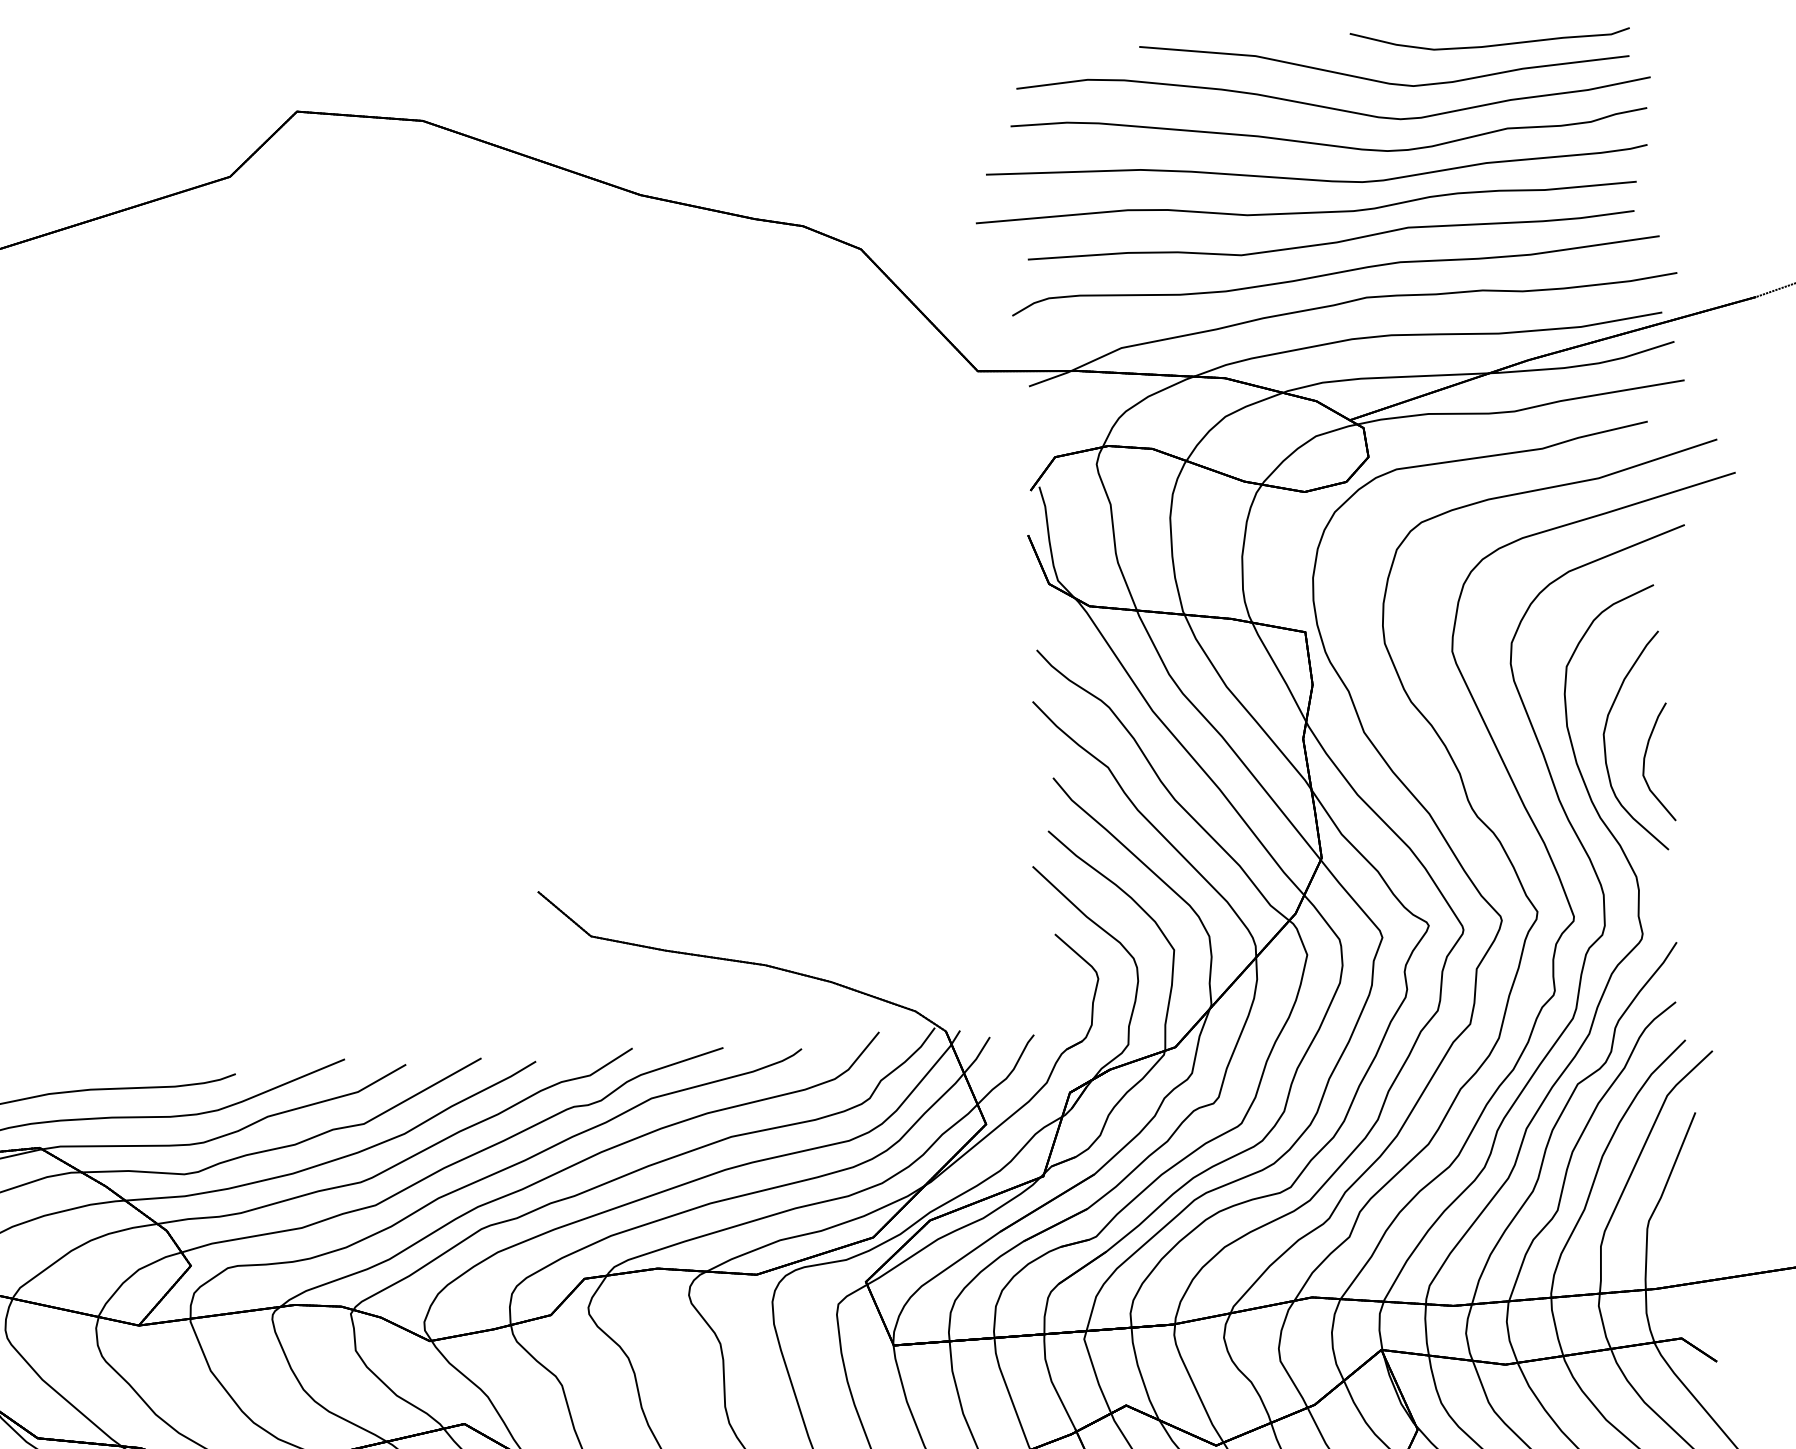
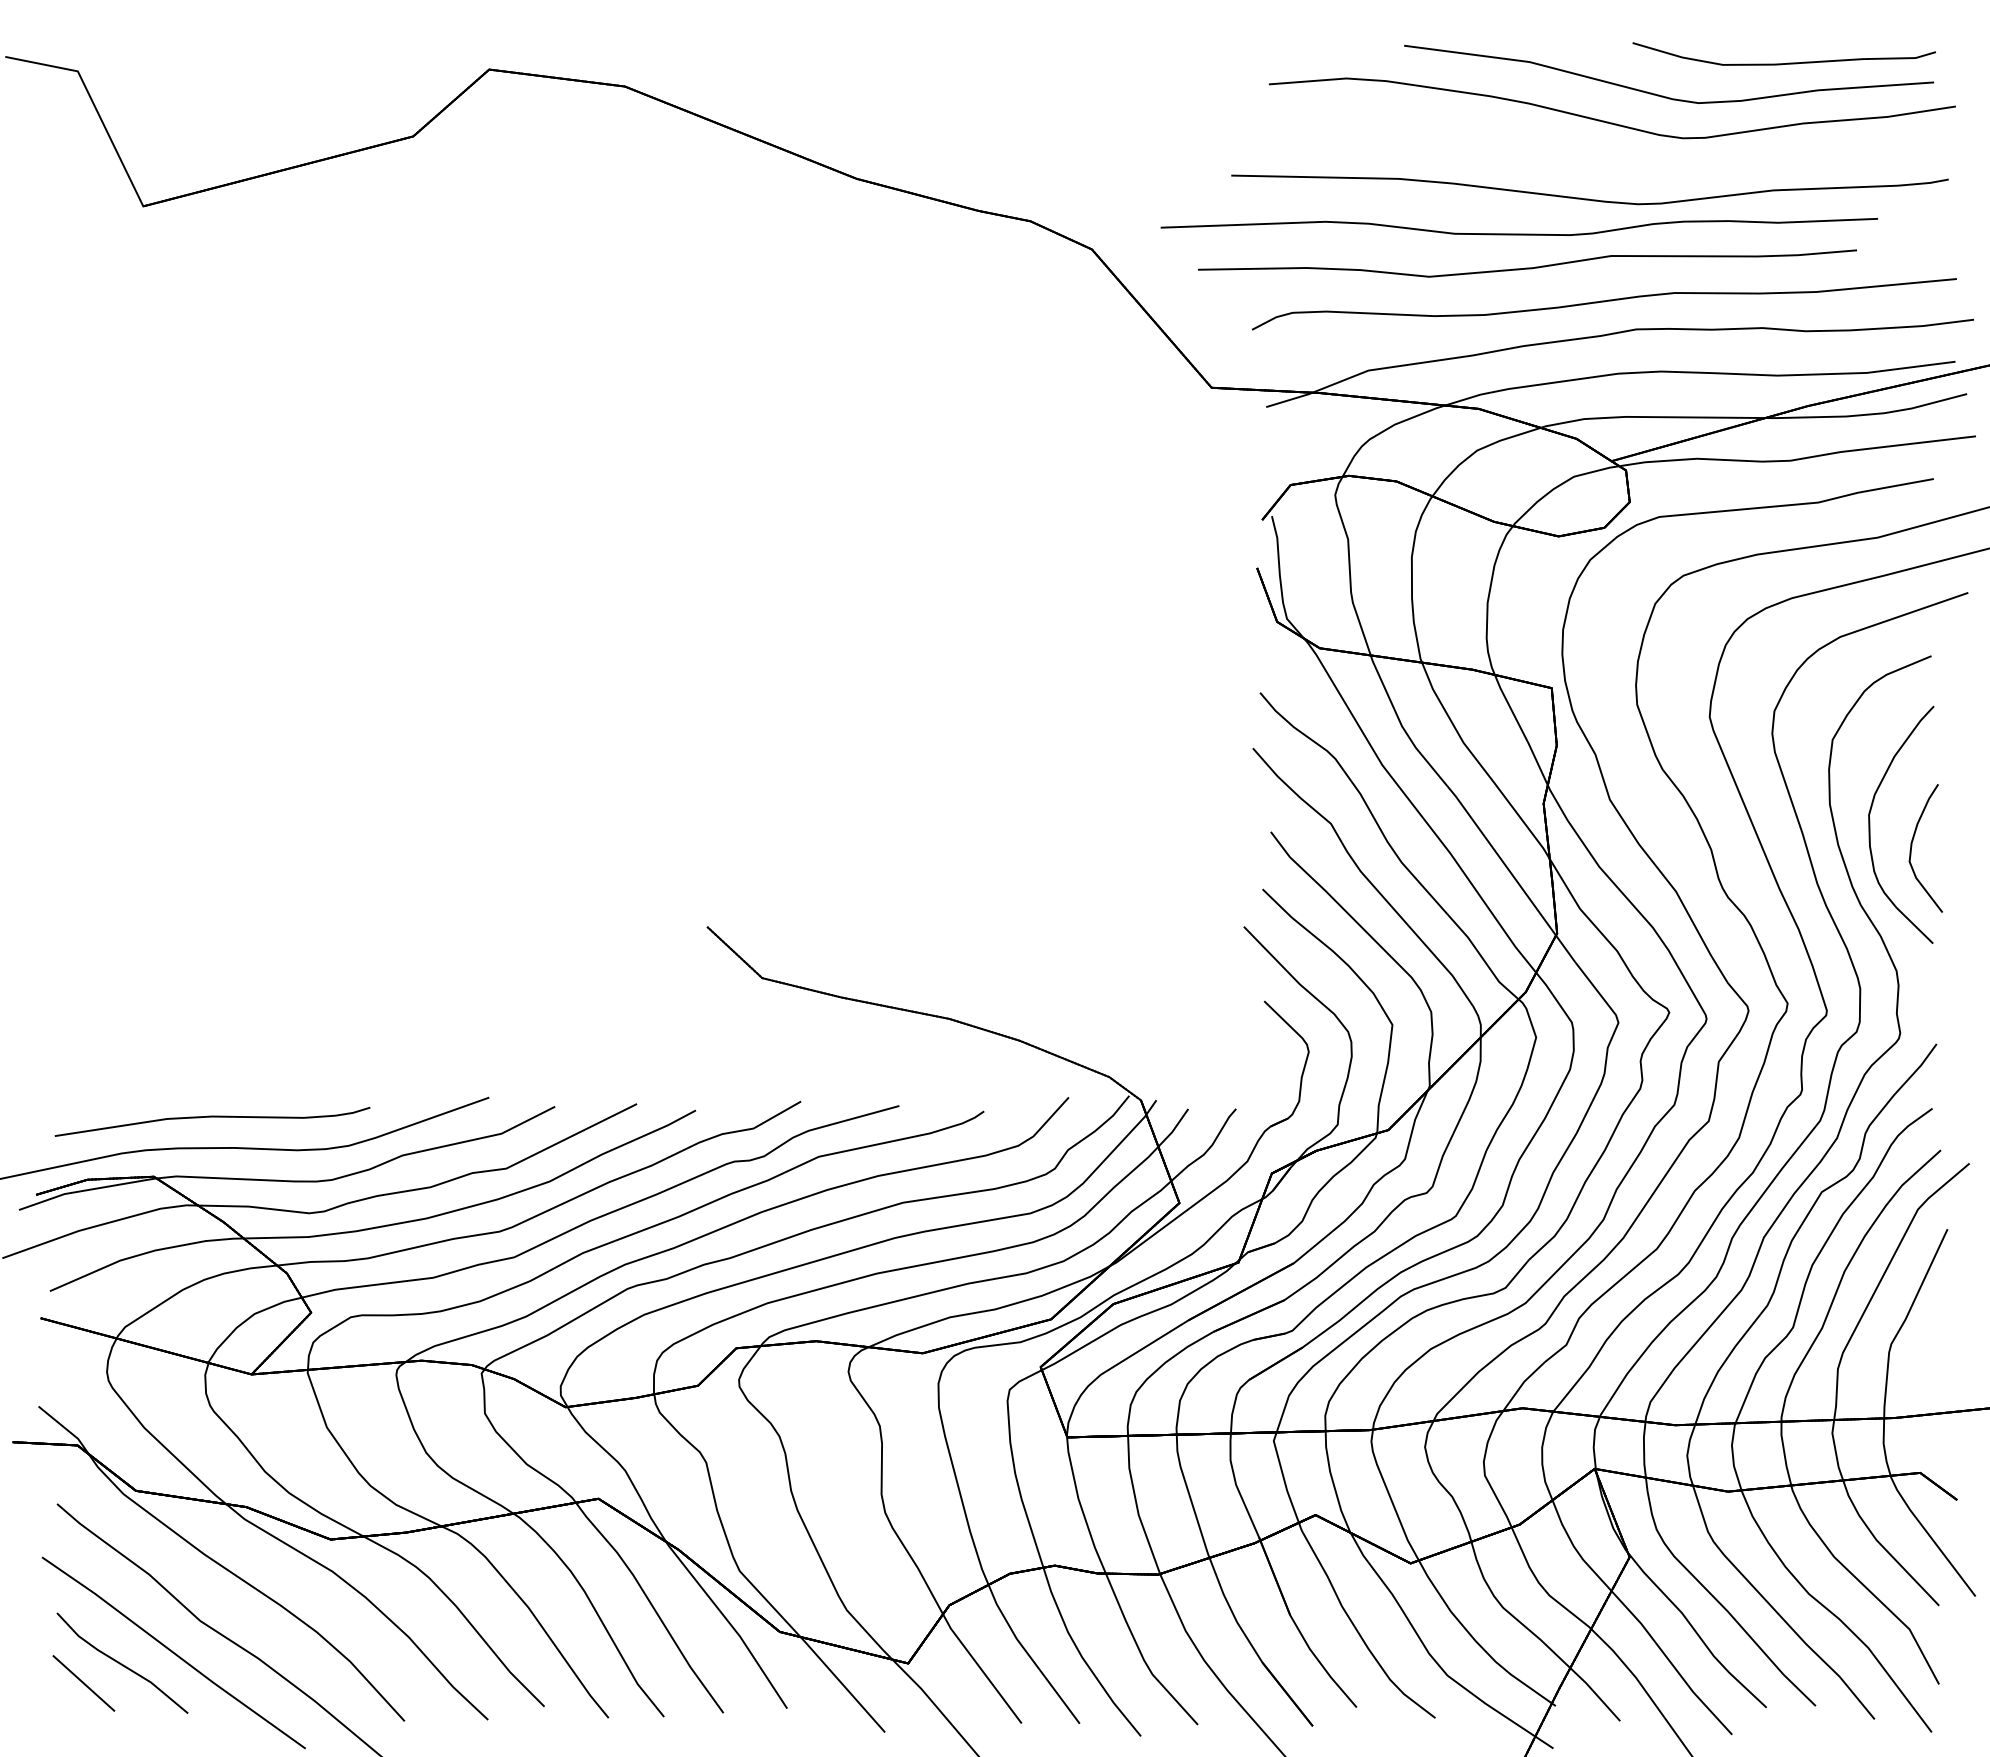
curve: (1329, 144) -> (1604, 161), removed
curve: (1305, 212) -> (1518, 233), moved
curve: (1331, 242) -> (1527, 267), moved

